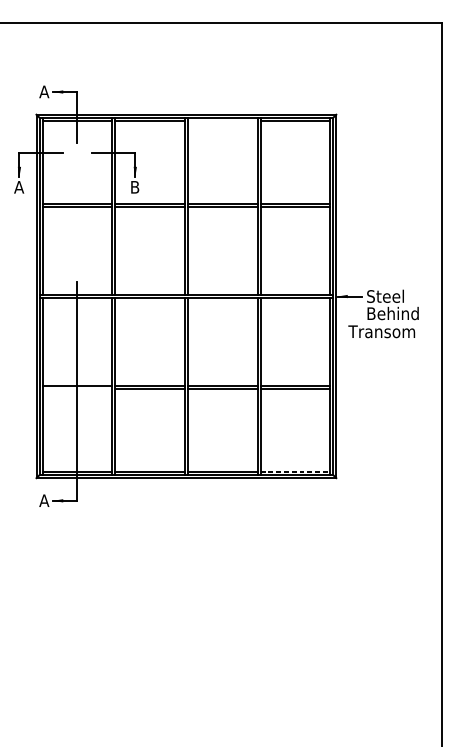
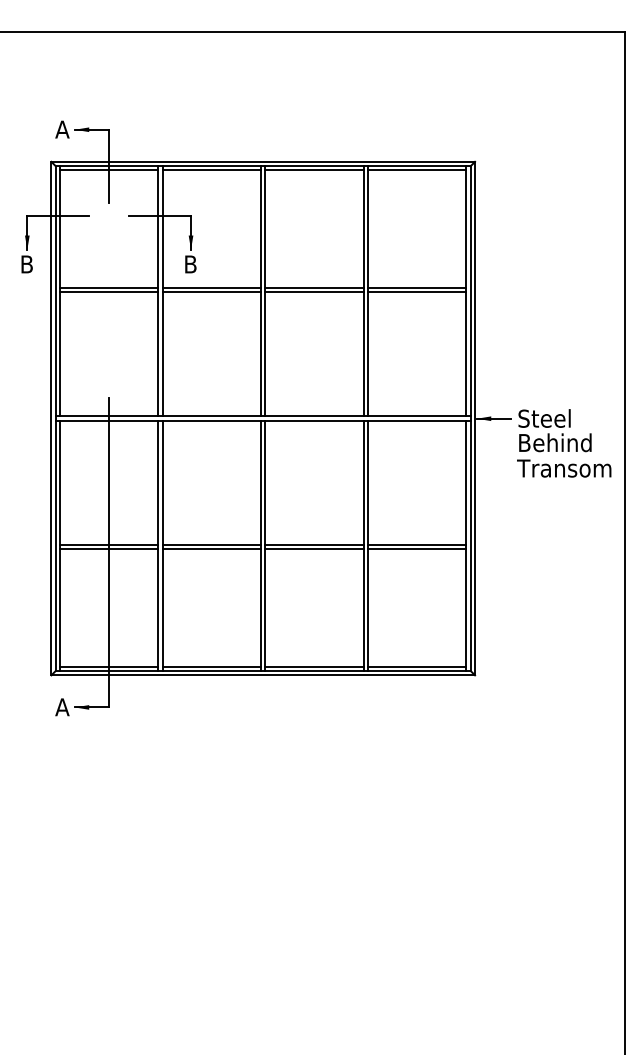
line: (222, 120) -> (314, 170), added
text: (18, 187) -> (26, 264), A -> B
text: (381, 331) -> (564, 468), moved
line: (76, 389) -> (108, 549), added
line: (295, 471) -> (417, 666), dashed -> solid

